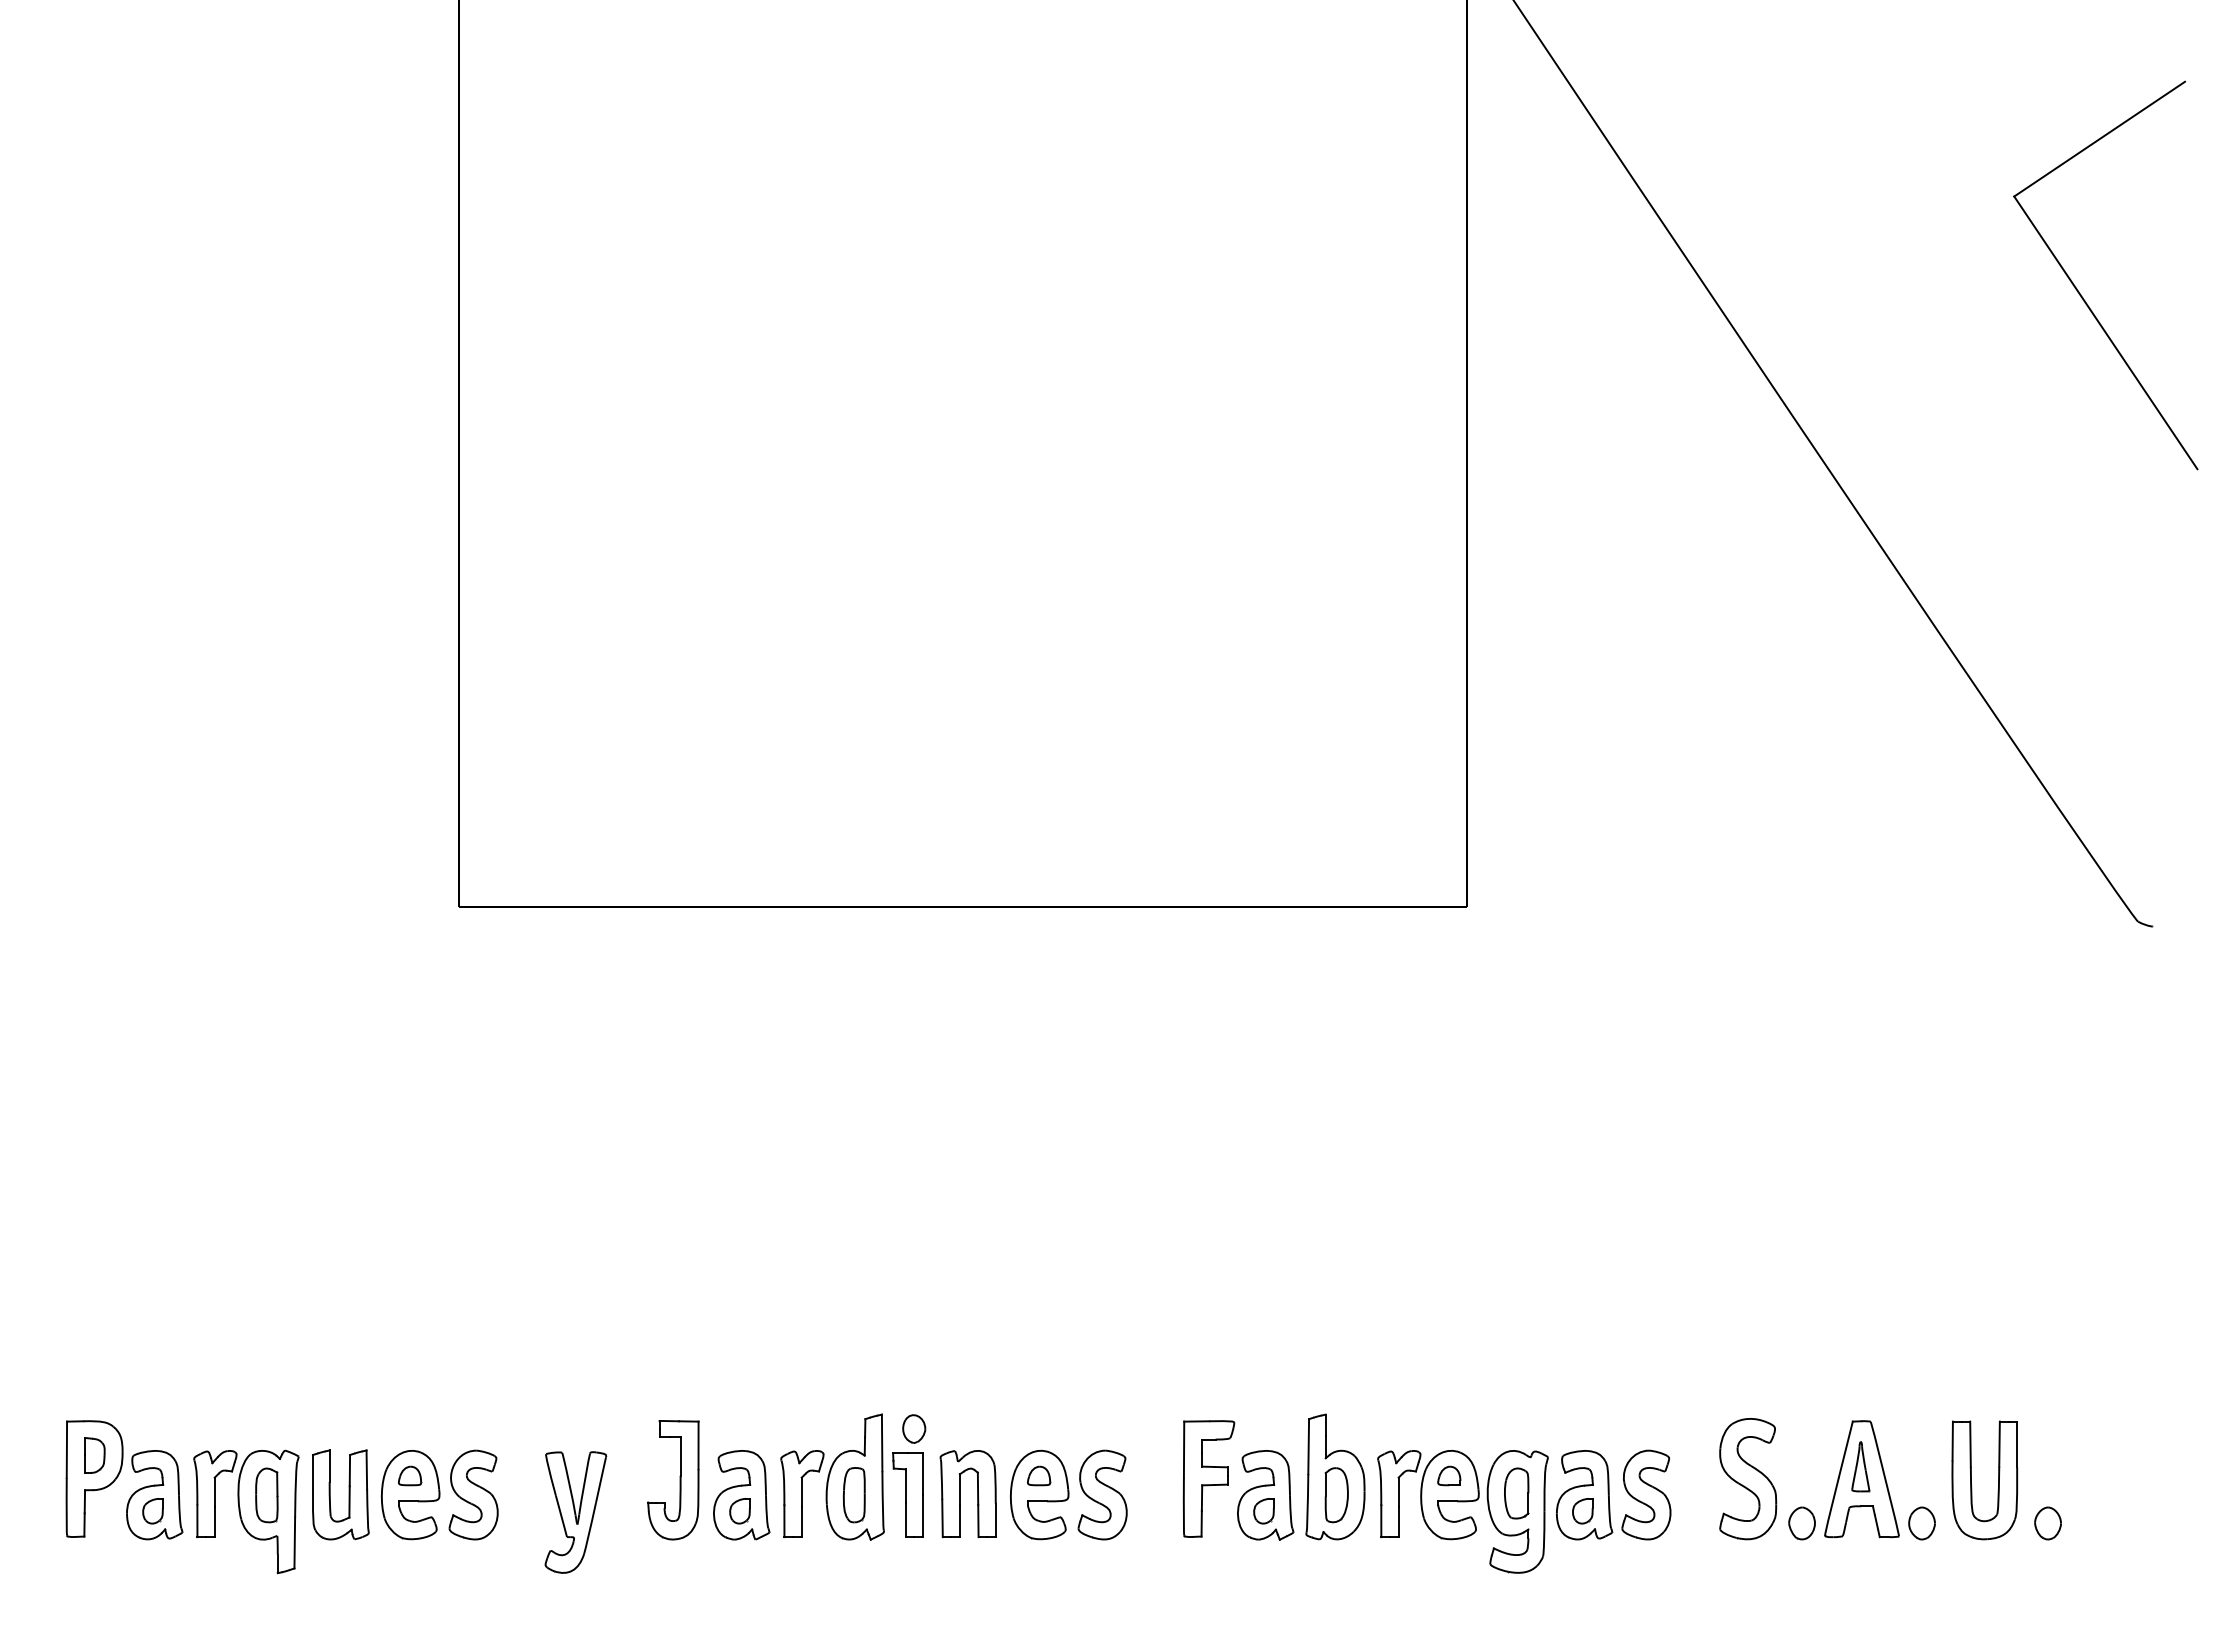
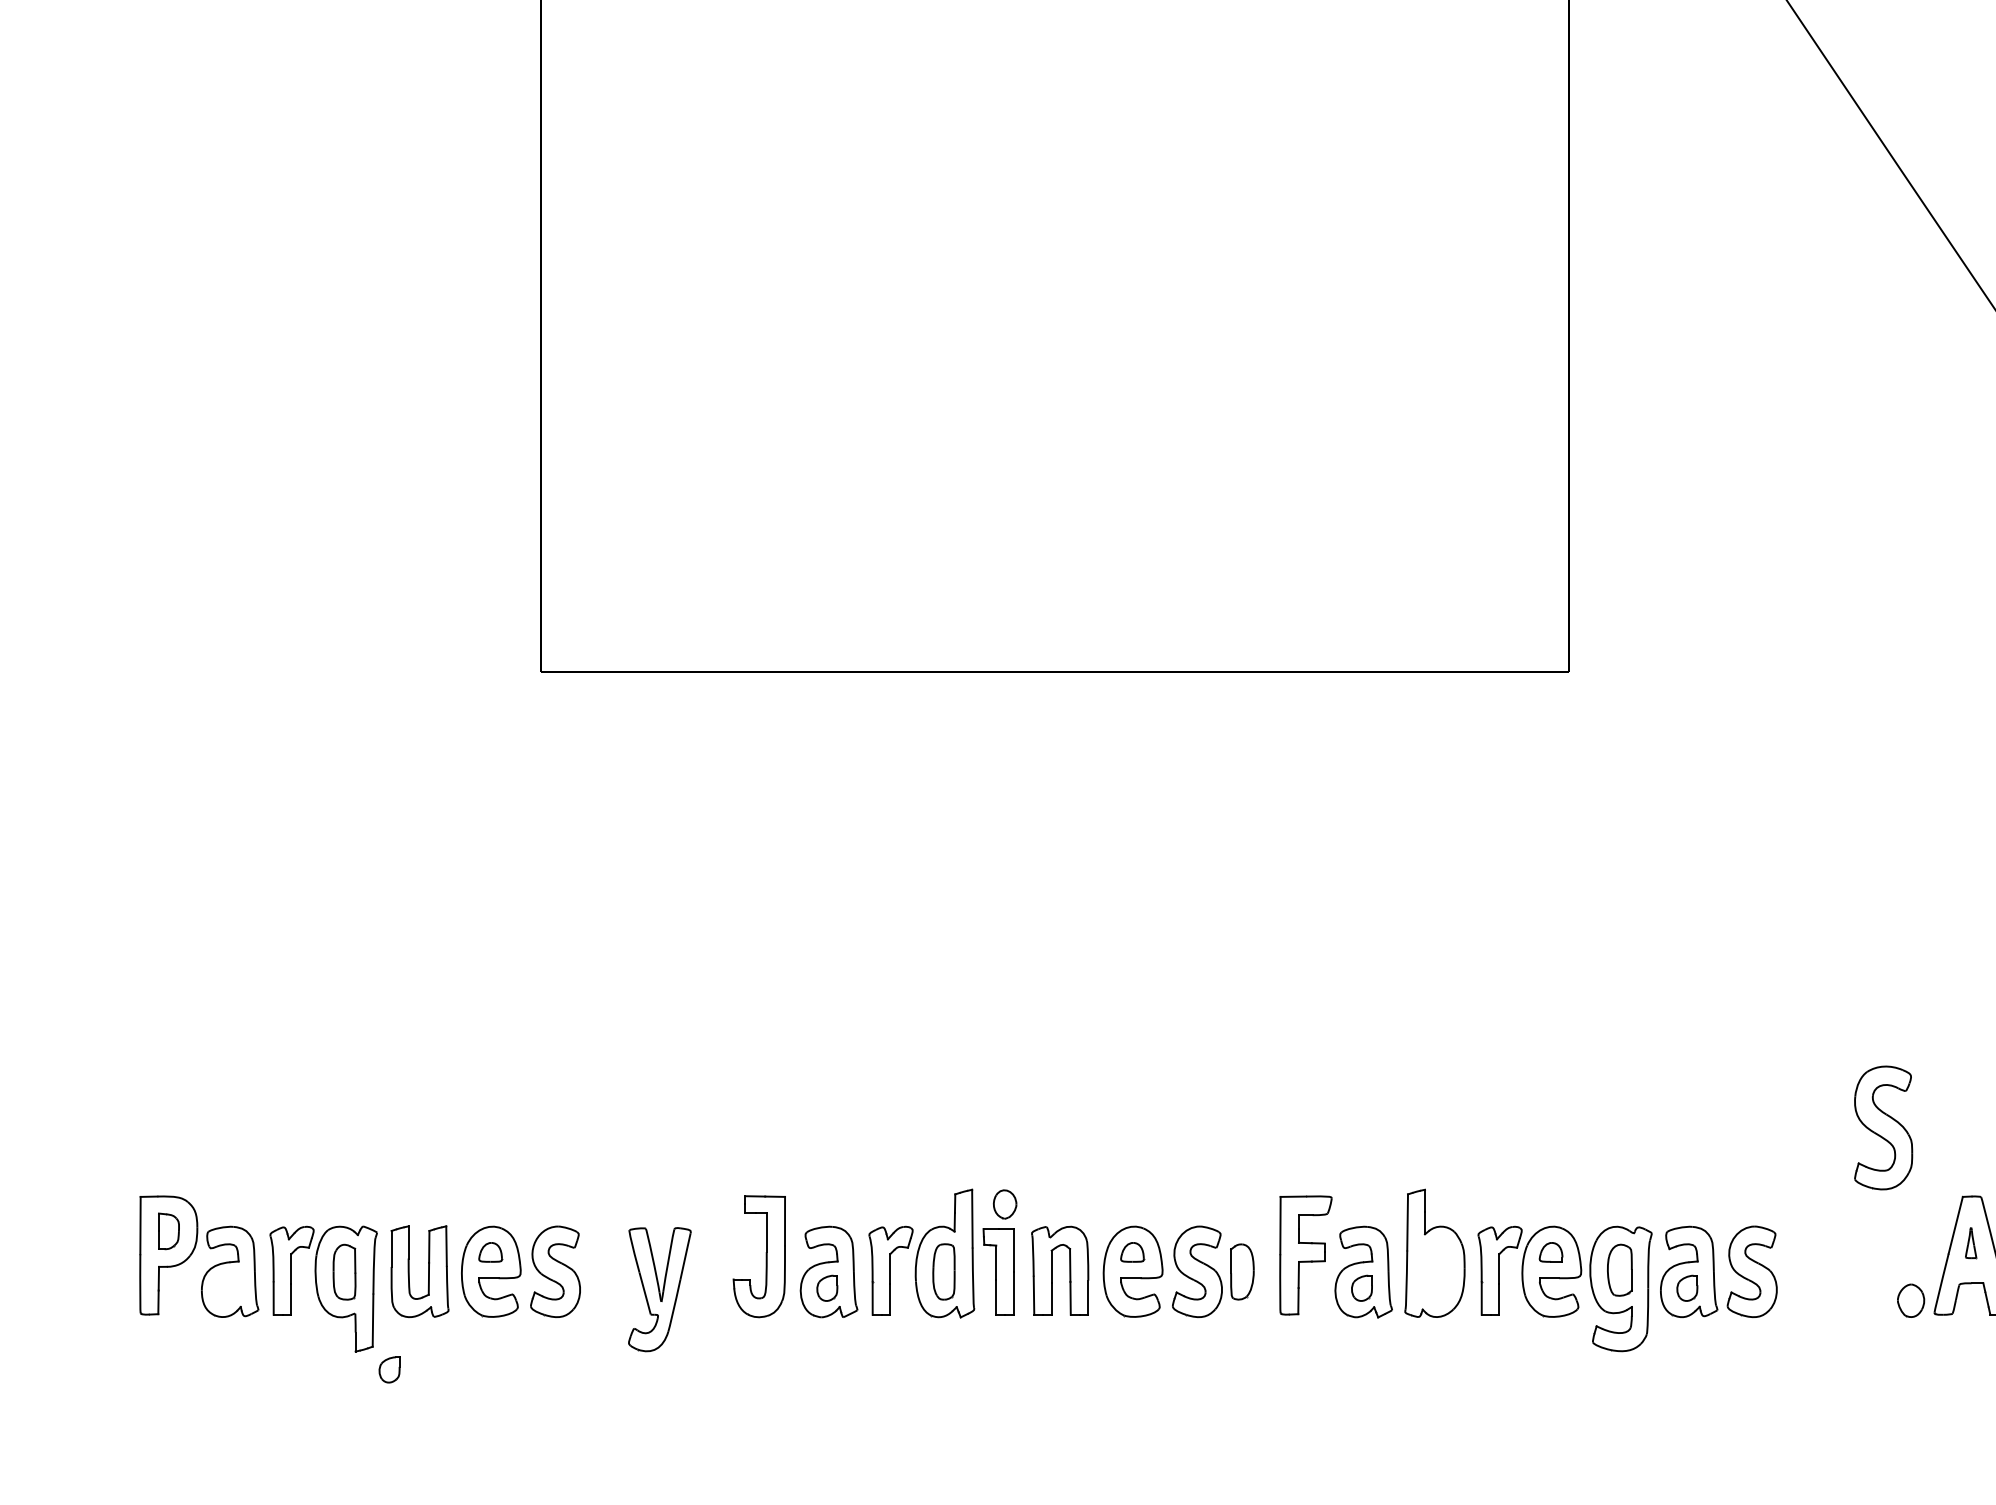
part: (1860, 1466) -> (1970, 1242), size x0.6
part: (1748, 1479) -> (1883, 1128), moved
part: (1336, 1495) -> (1242, 1272), moved
part: (152, 1511) -> (389, 1370), moved

